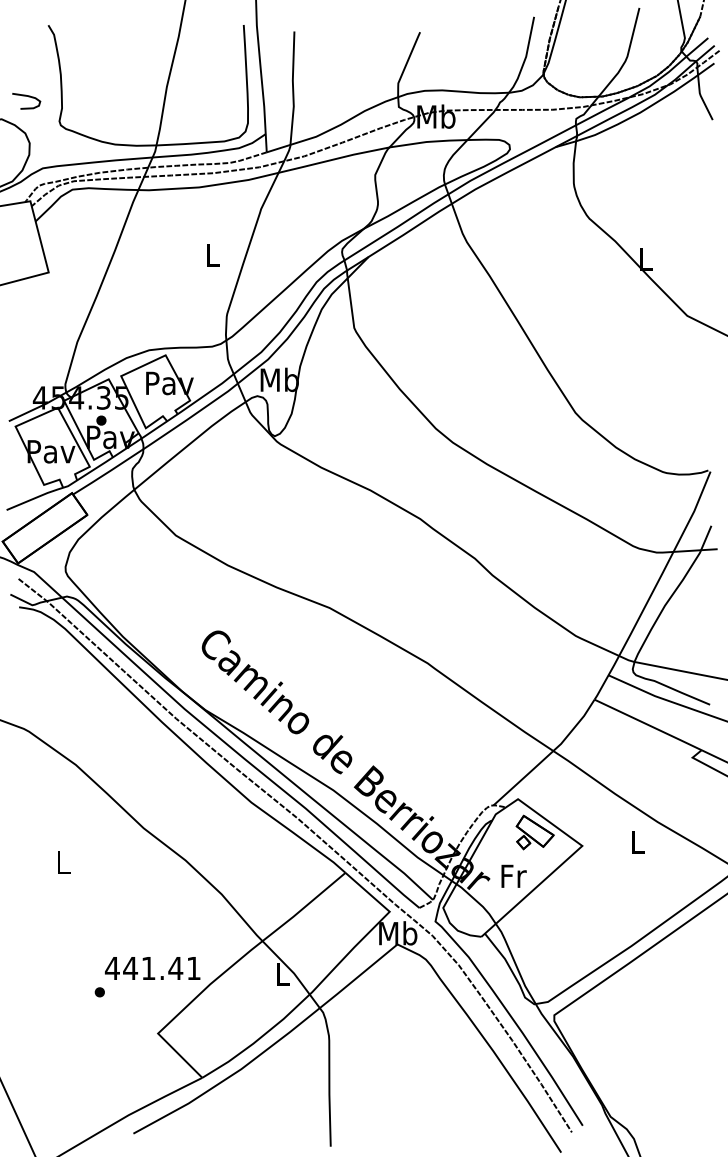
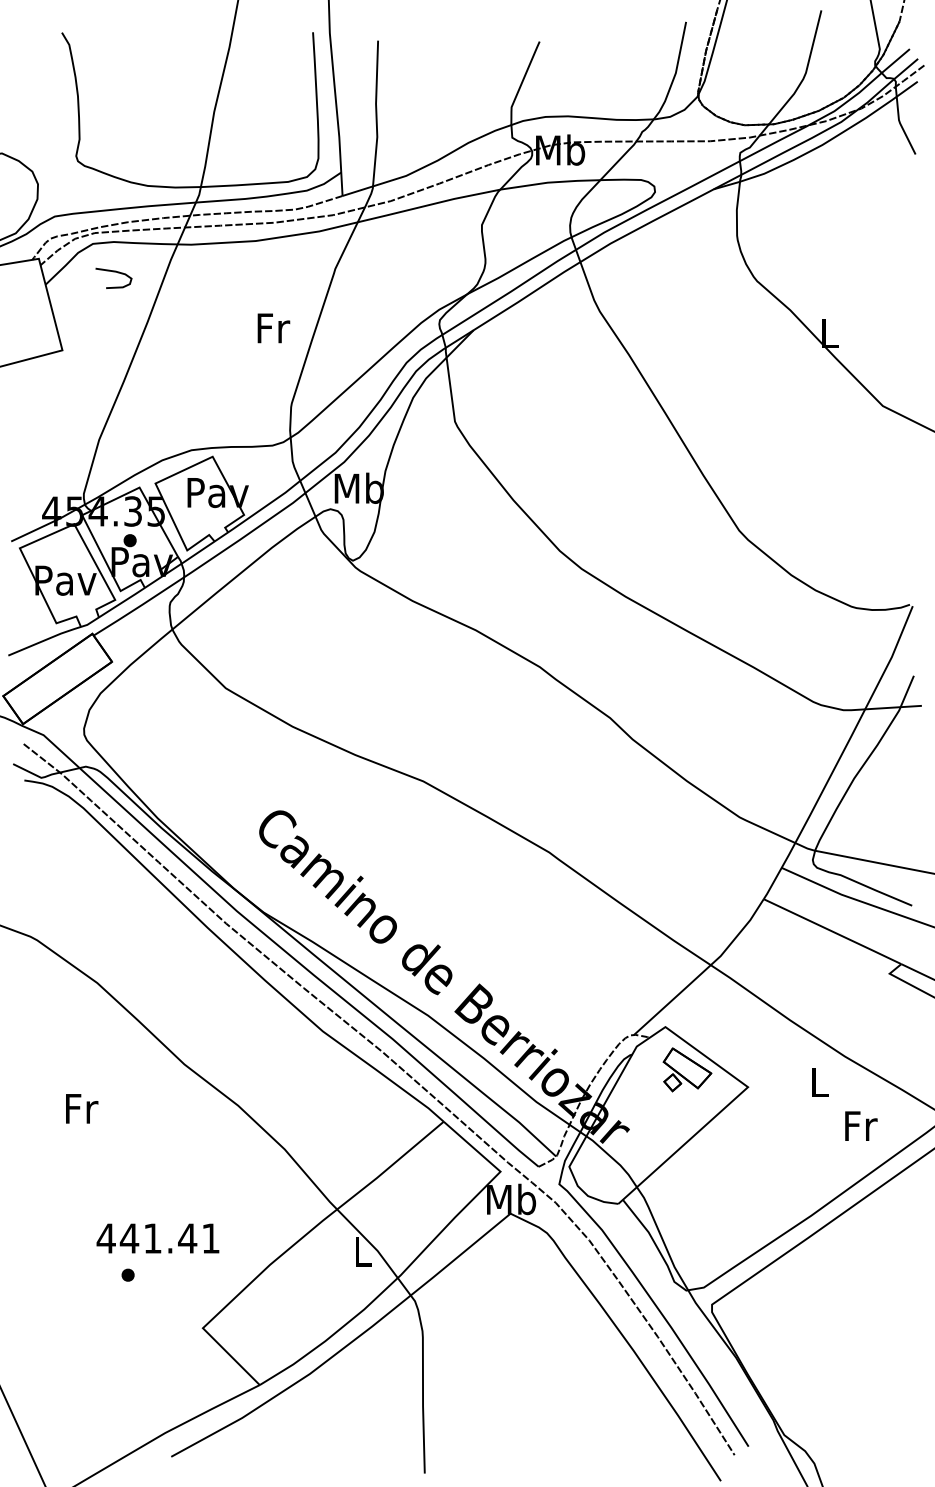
curve: (26, 96) -> (113, 272), moved
text: (213, 255) -> (273, 328), L -> Fr
text: (64, 862) -> (82, 1108), L -> Fr
text: (514, 875) -> (861, 1125), moved
text: (152, 968) -> (157, 1238), moved

